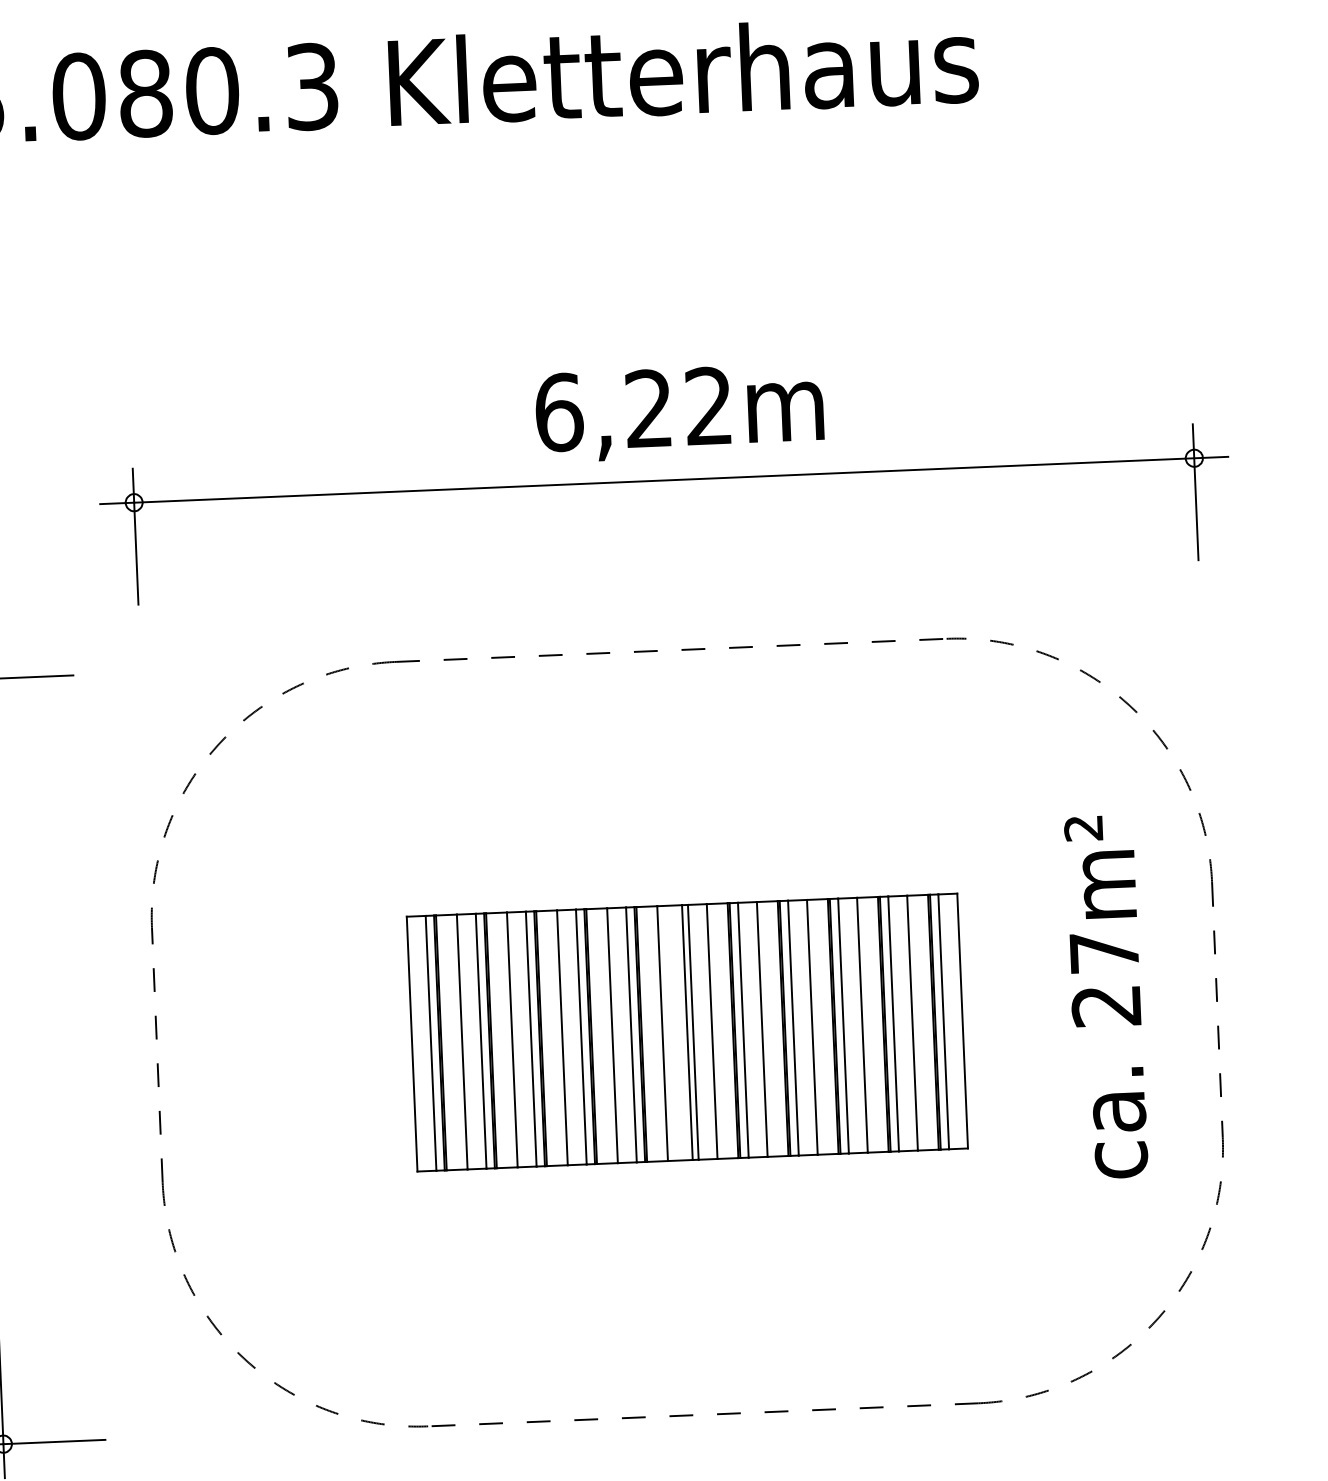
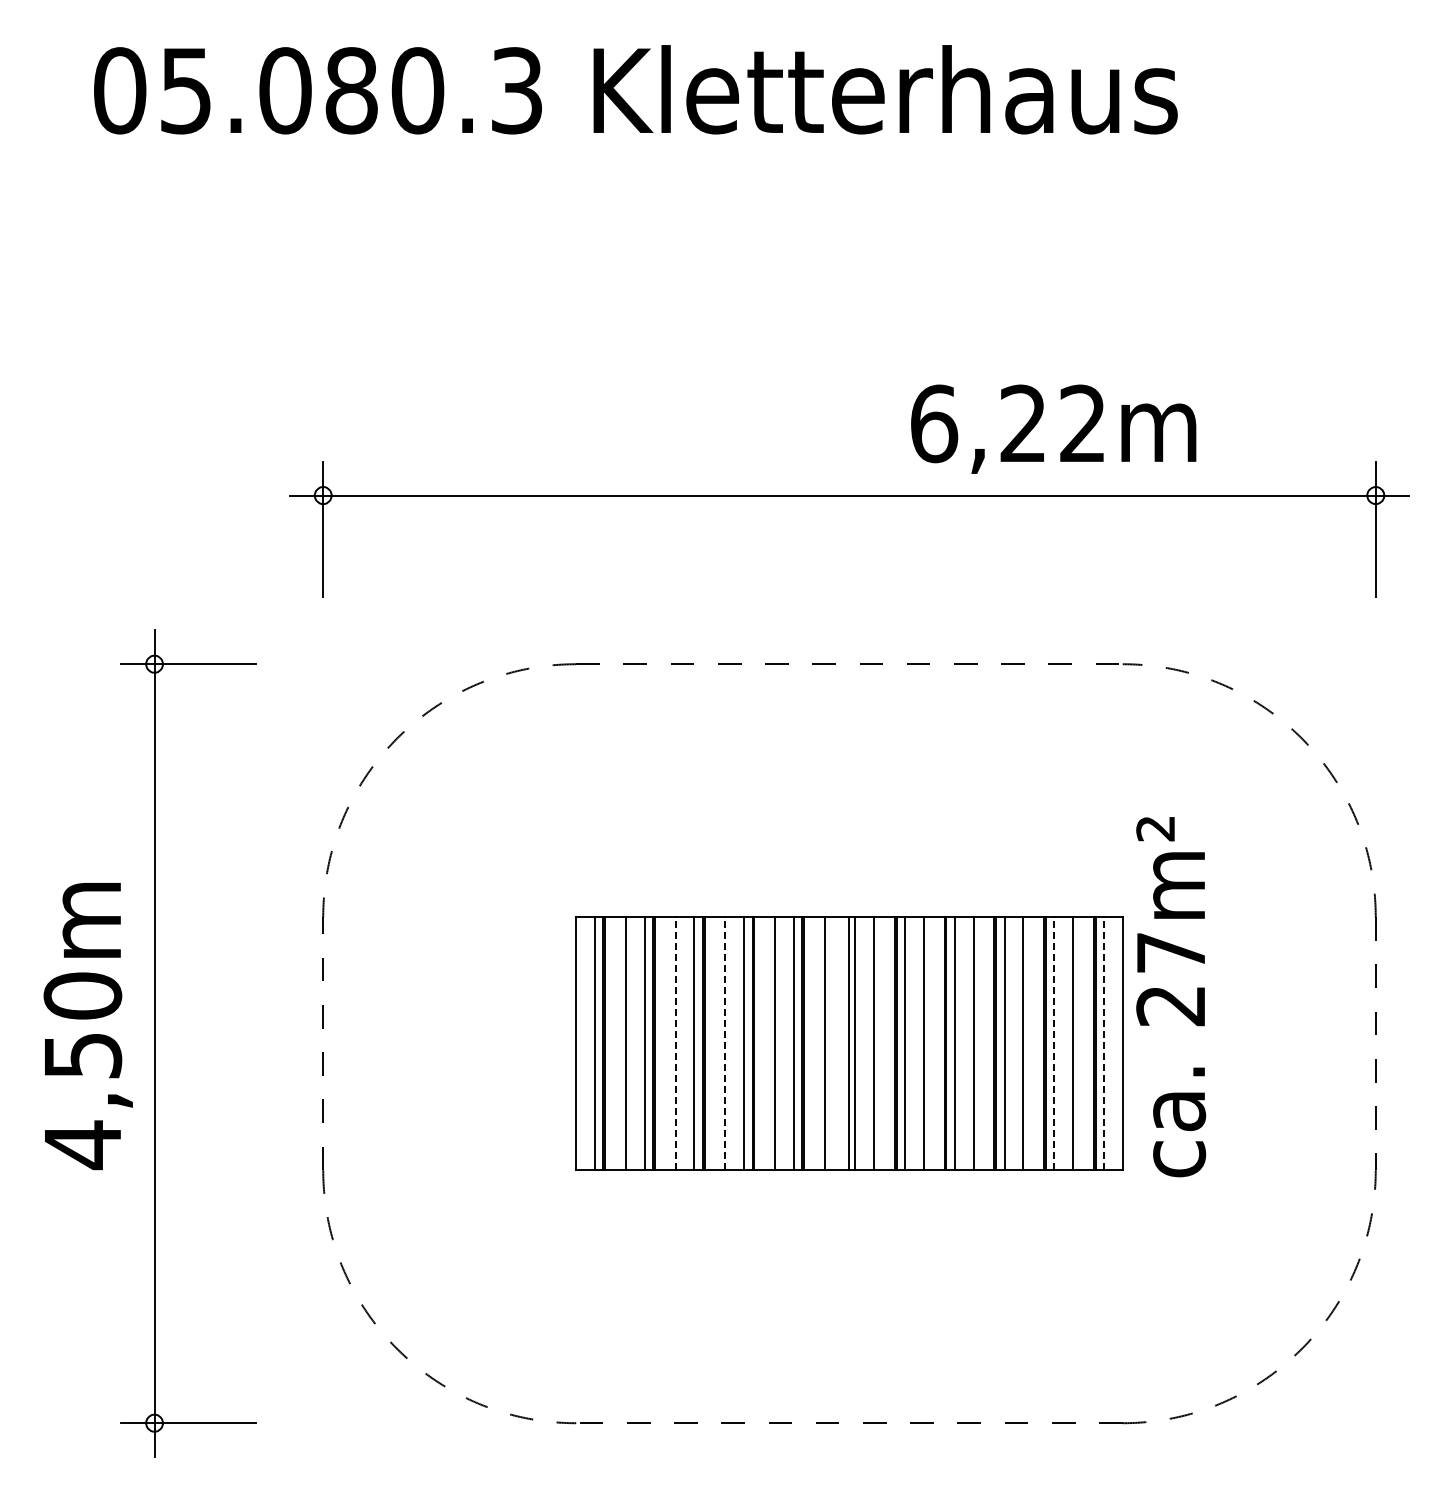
text: (679, 412) -> (1053, 428), moved
text: (1106, 997) -> (1171, 997), moved
line: (943, 1021) -> (1103, 1043), solid -> dashed
line: (893, 1023) -> (1054, 1043), solid -> dashed
line: (562, 1037) -> (725, 1043), solid -> dashed
line: (512, 1039) -> (675, 1043), solid -> dashed

